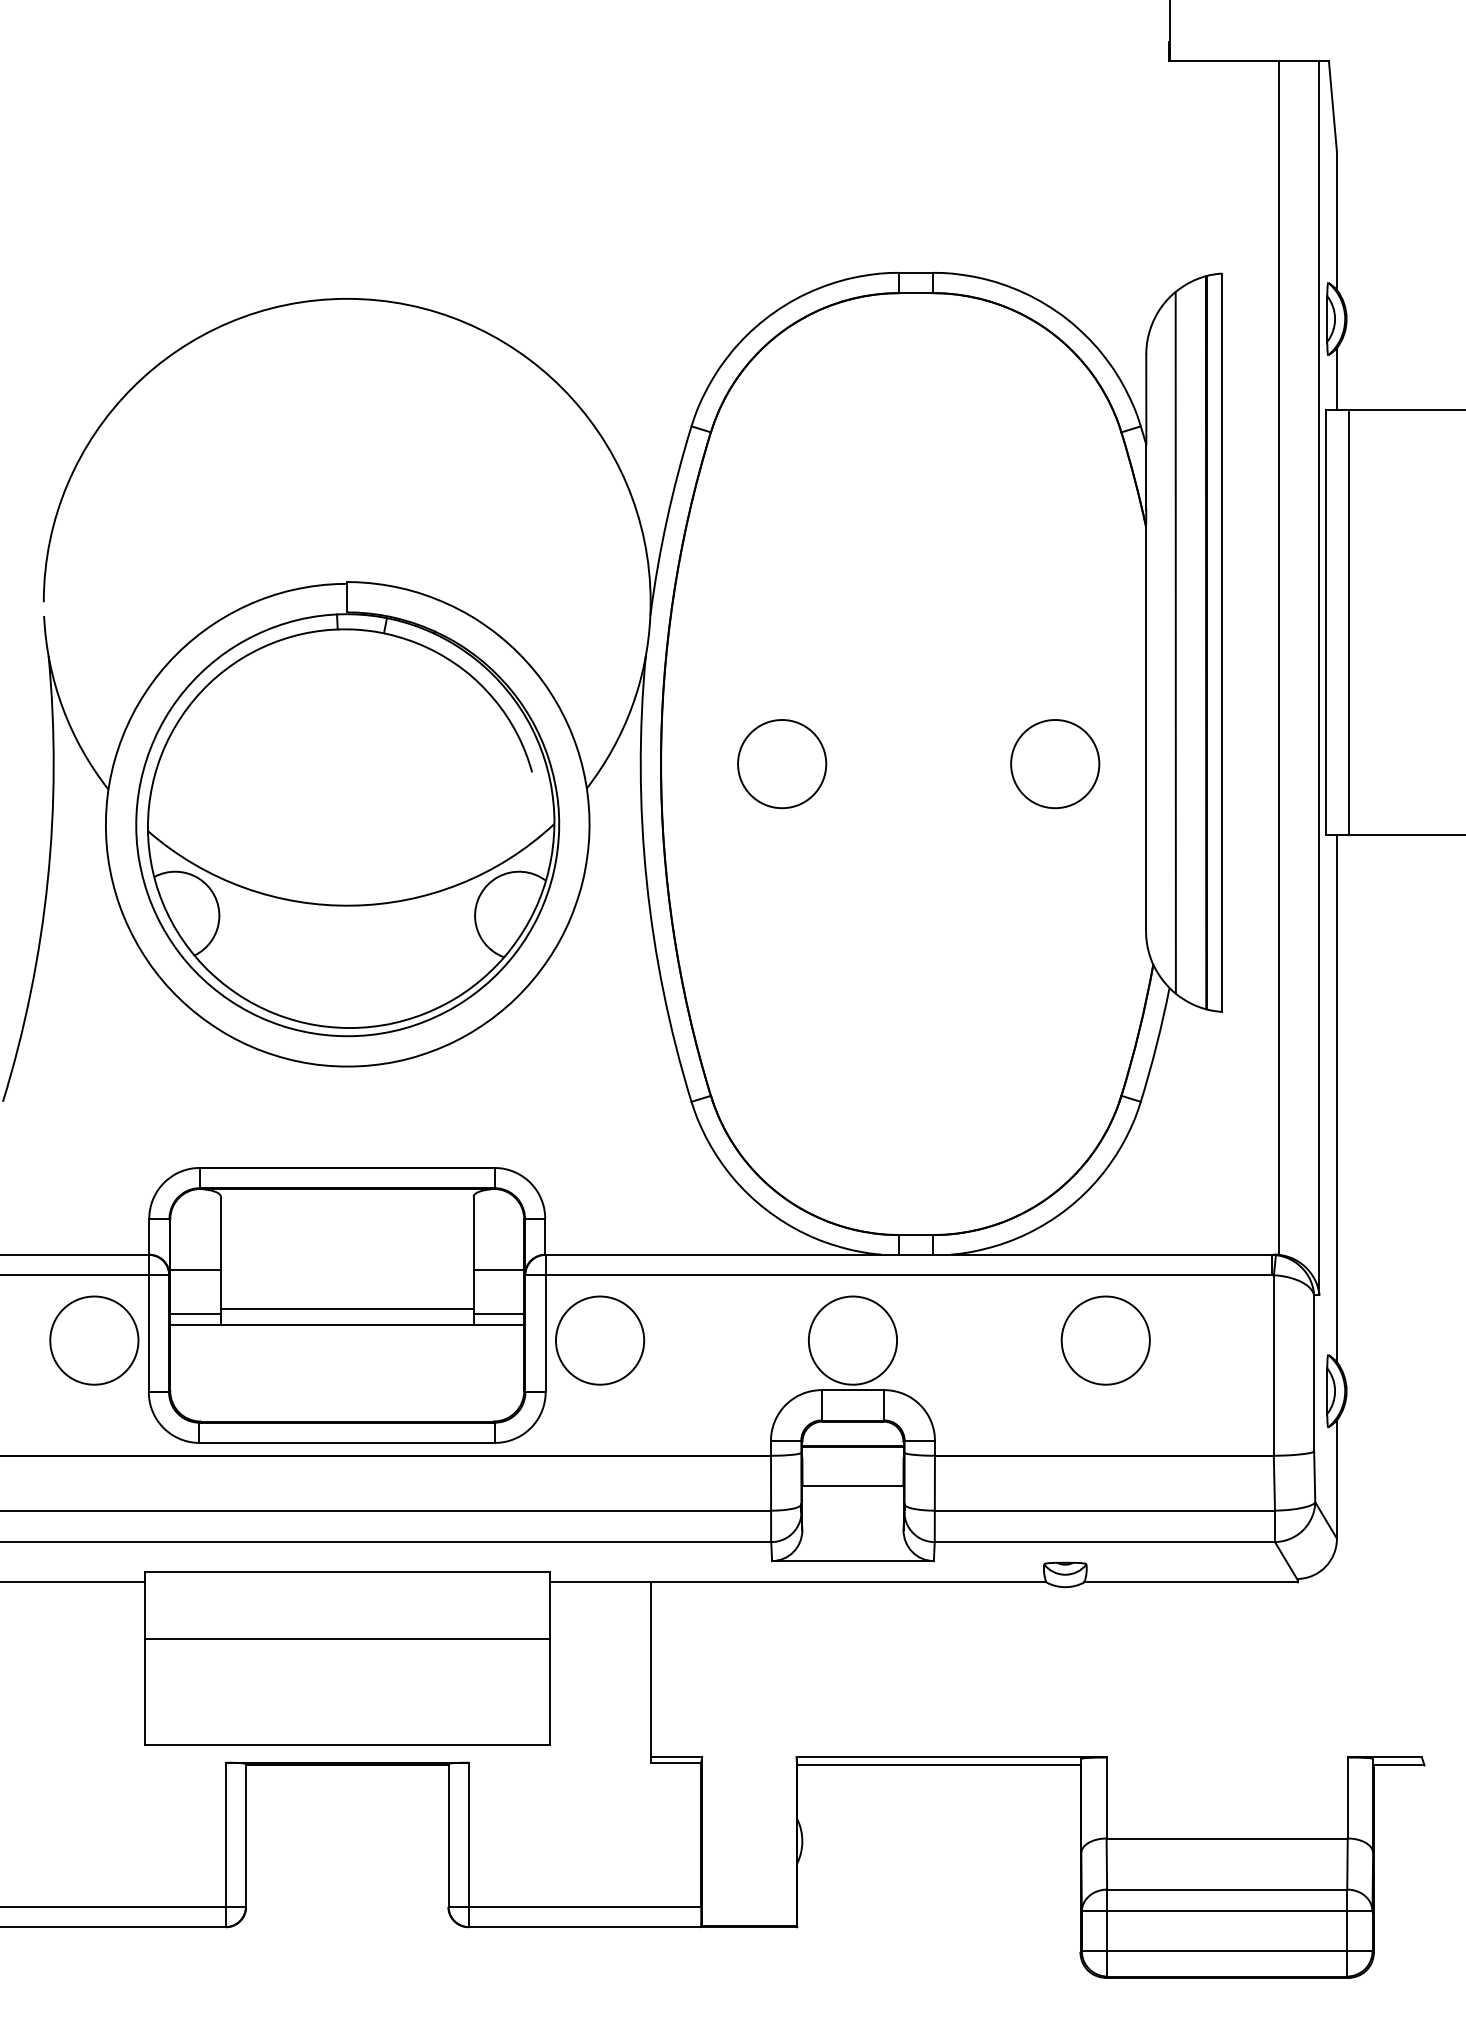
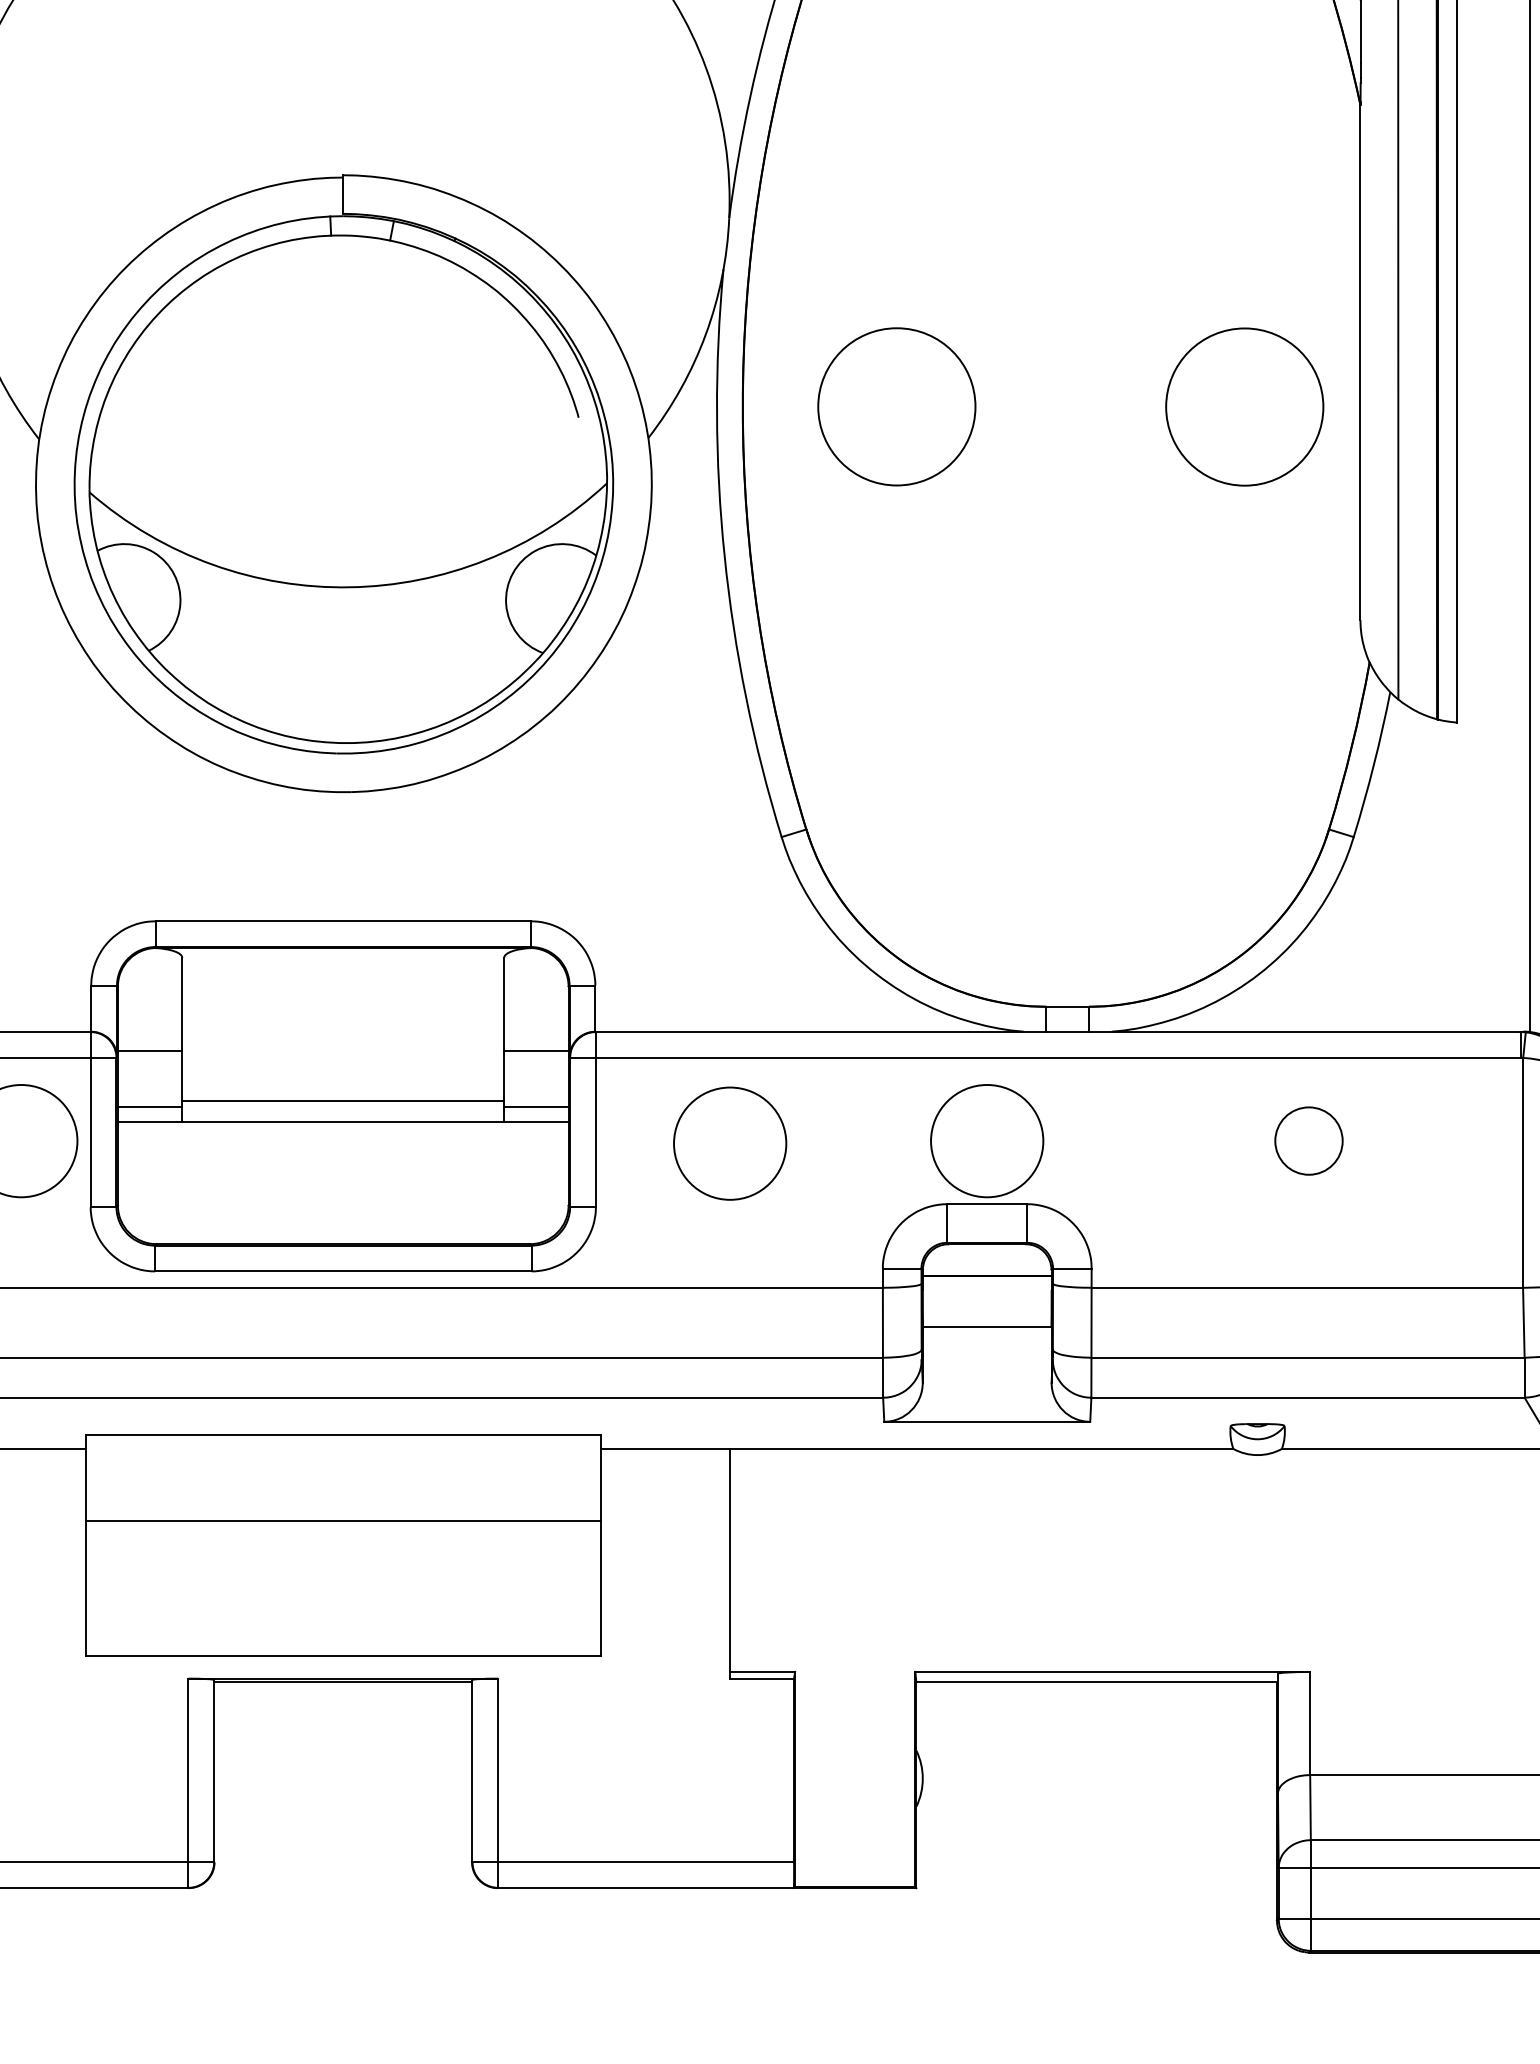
circle: (782, 764) -> (897, 407), size x1.4
circle: (1055, 764) -> (1245, 407), size x1.4
circle: (600, 1340) -> (730, 1143), moved
circle: (1105, 1340) -> (1308, 1140), size x0.6

